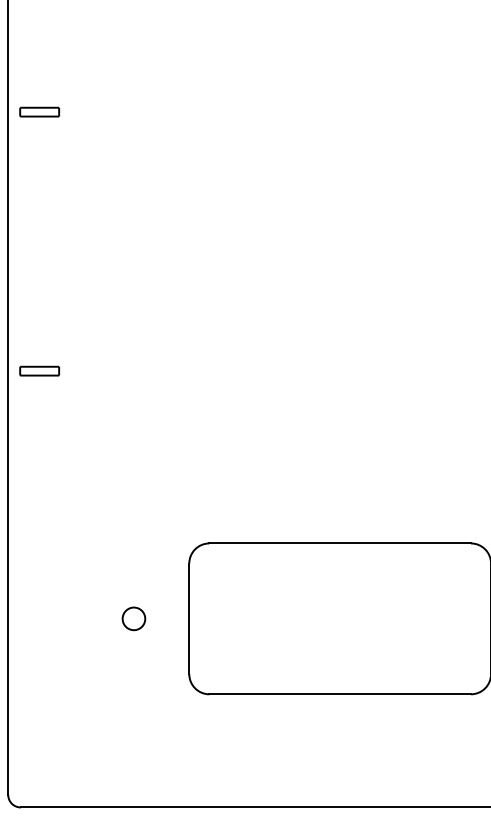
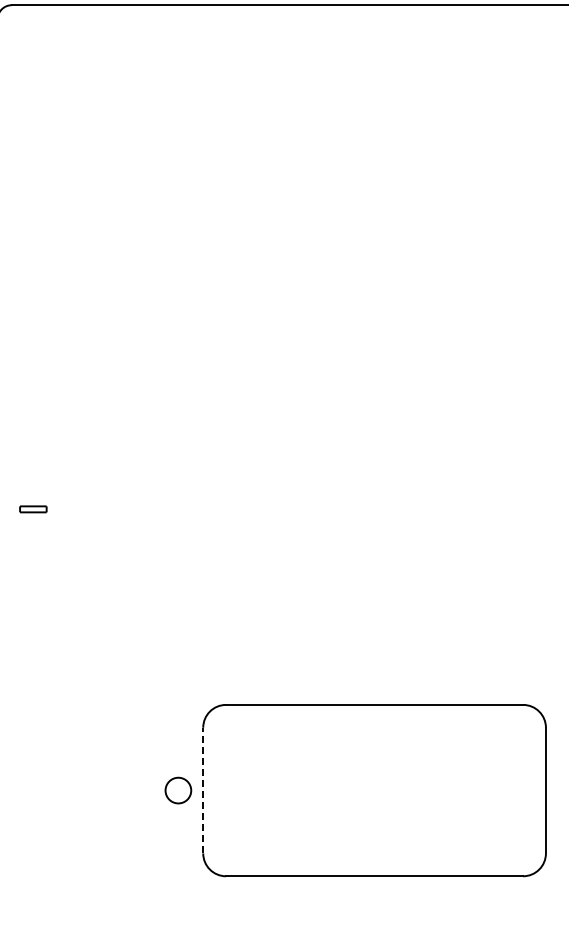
part: (39, 111) -> (33, 214), removed
part: (39, 371) -> (33, 509), size x0.6
circle: (134, 618) -> (178, 790), moved
line: (189, 618) -> (203, 790), solid -> dashed

